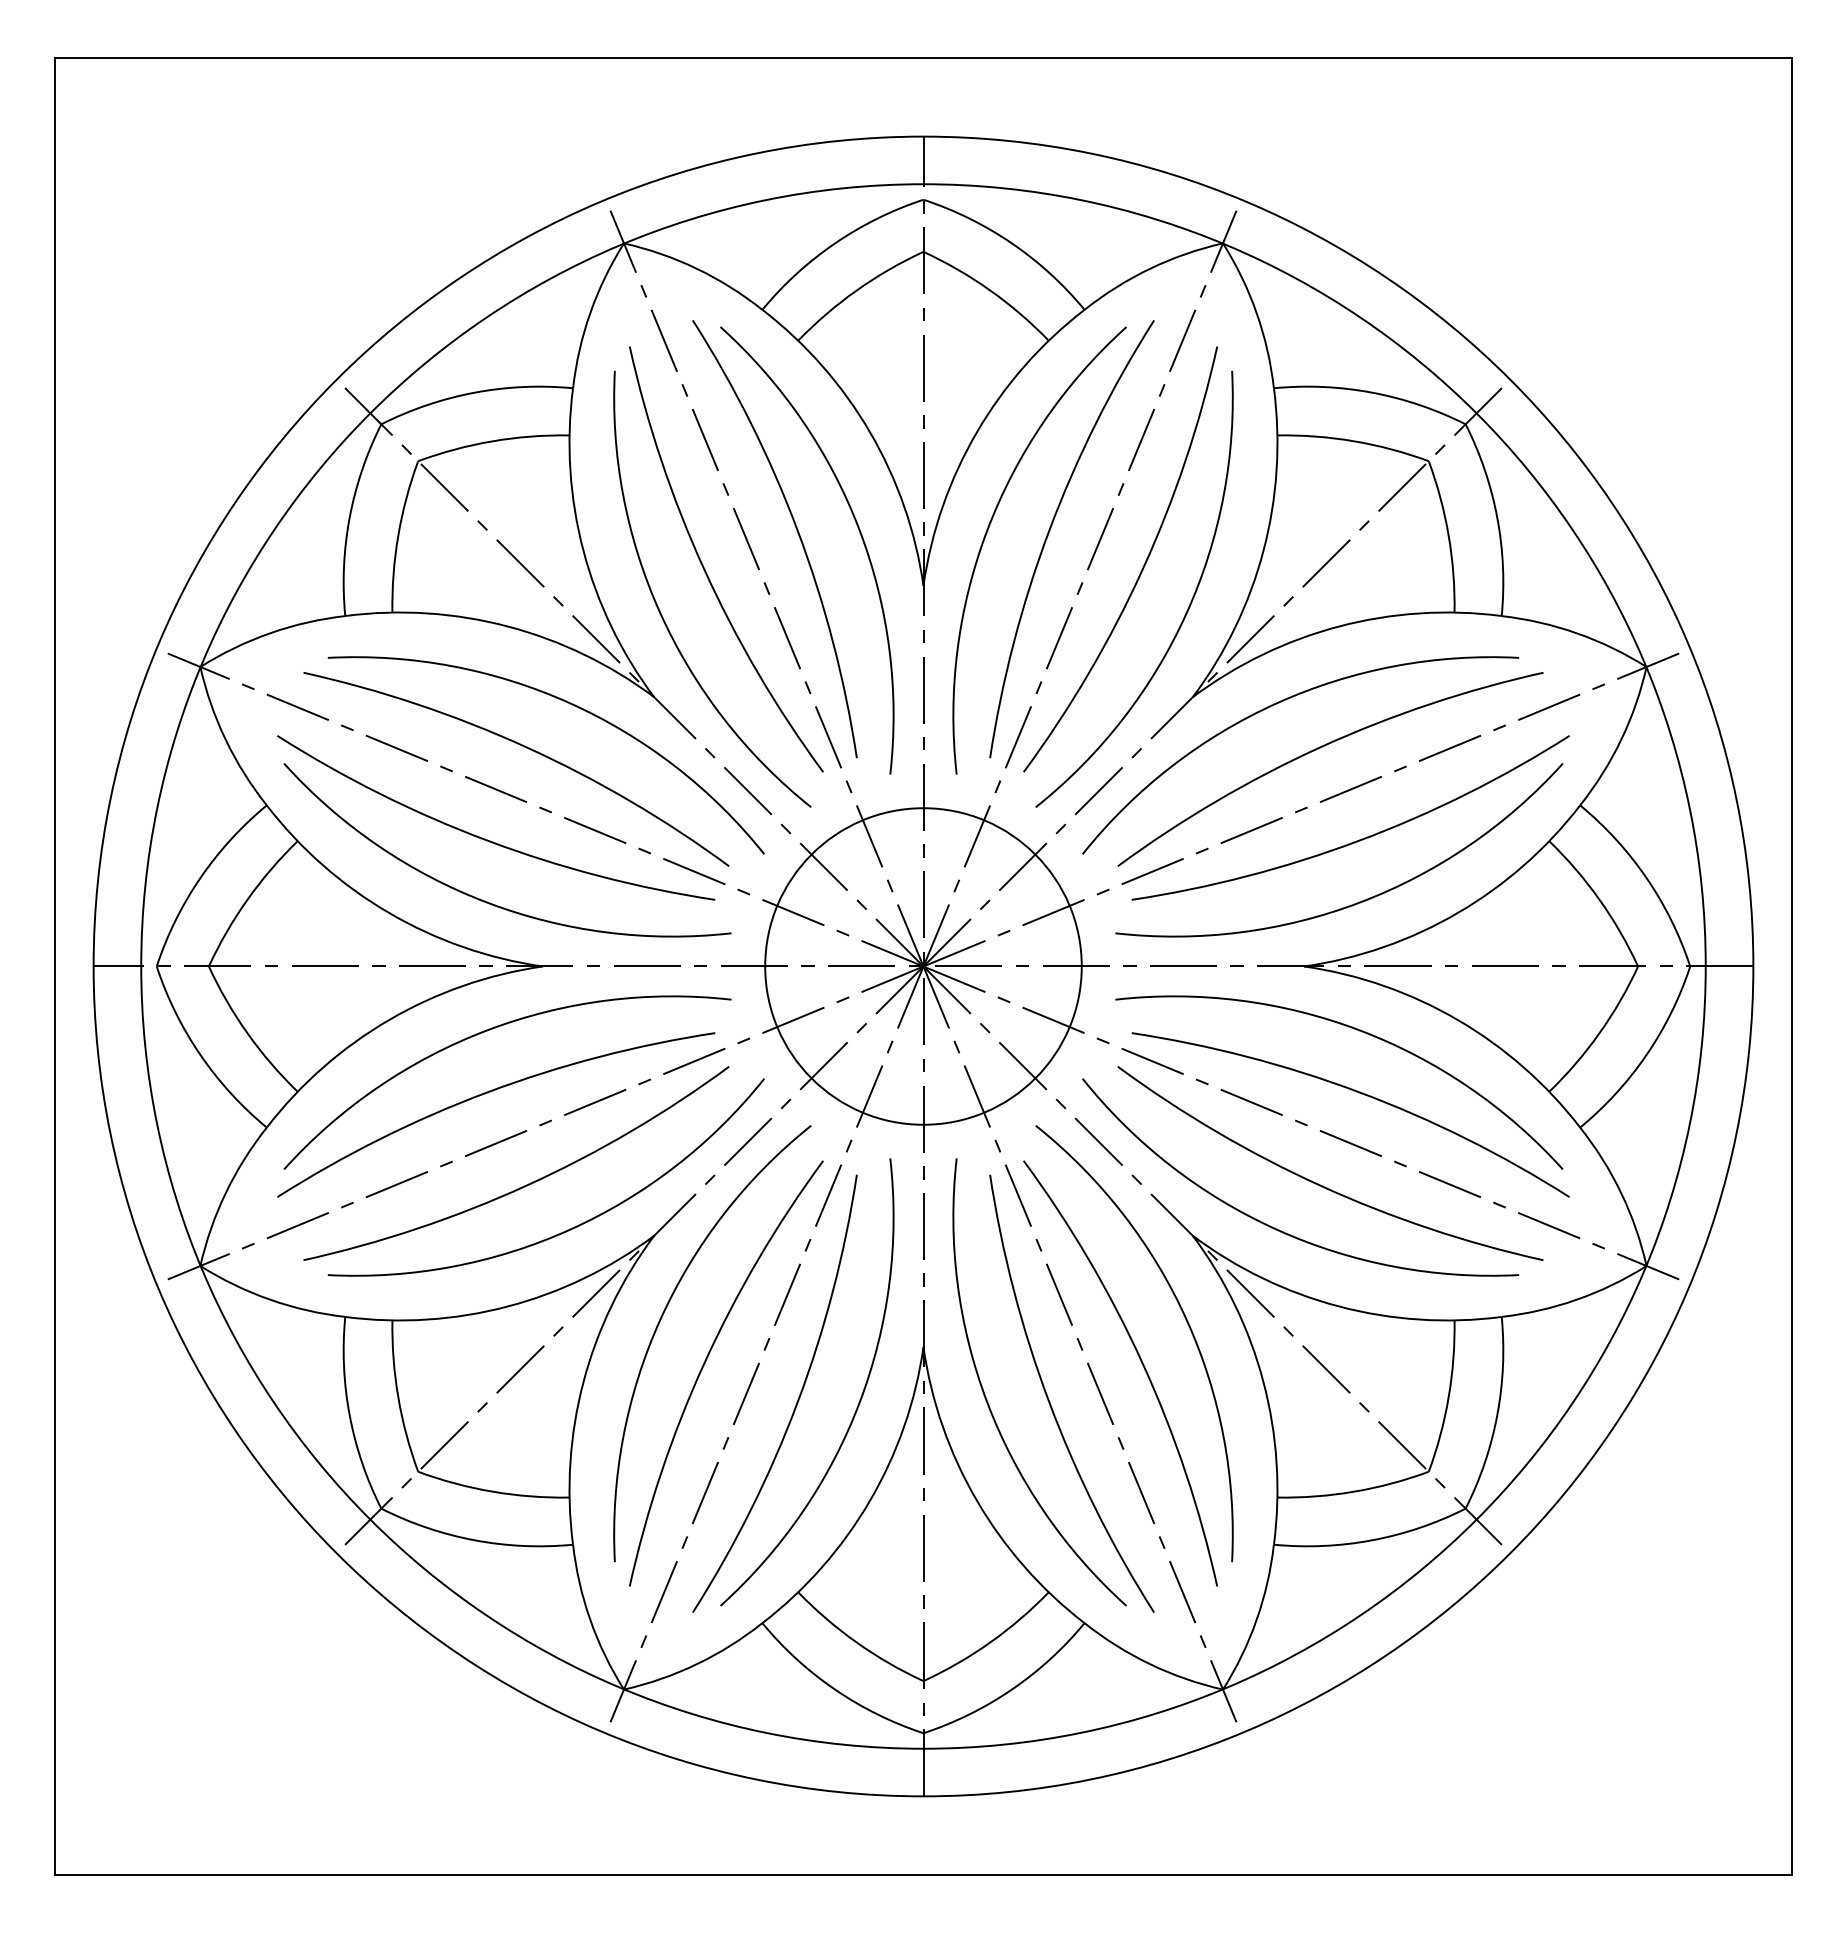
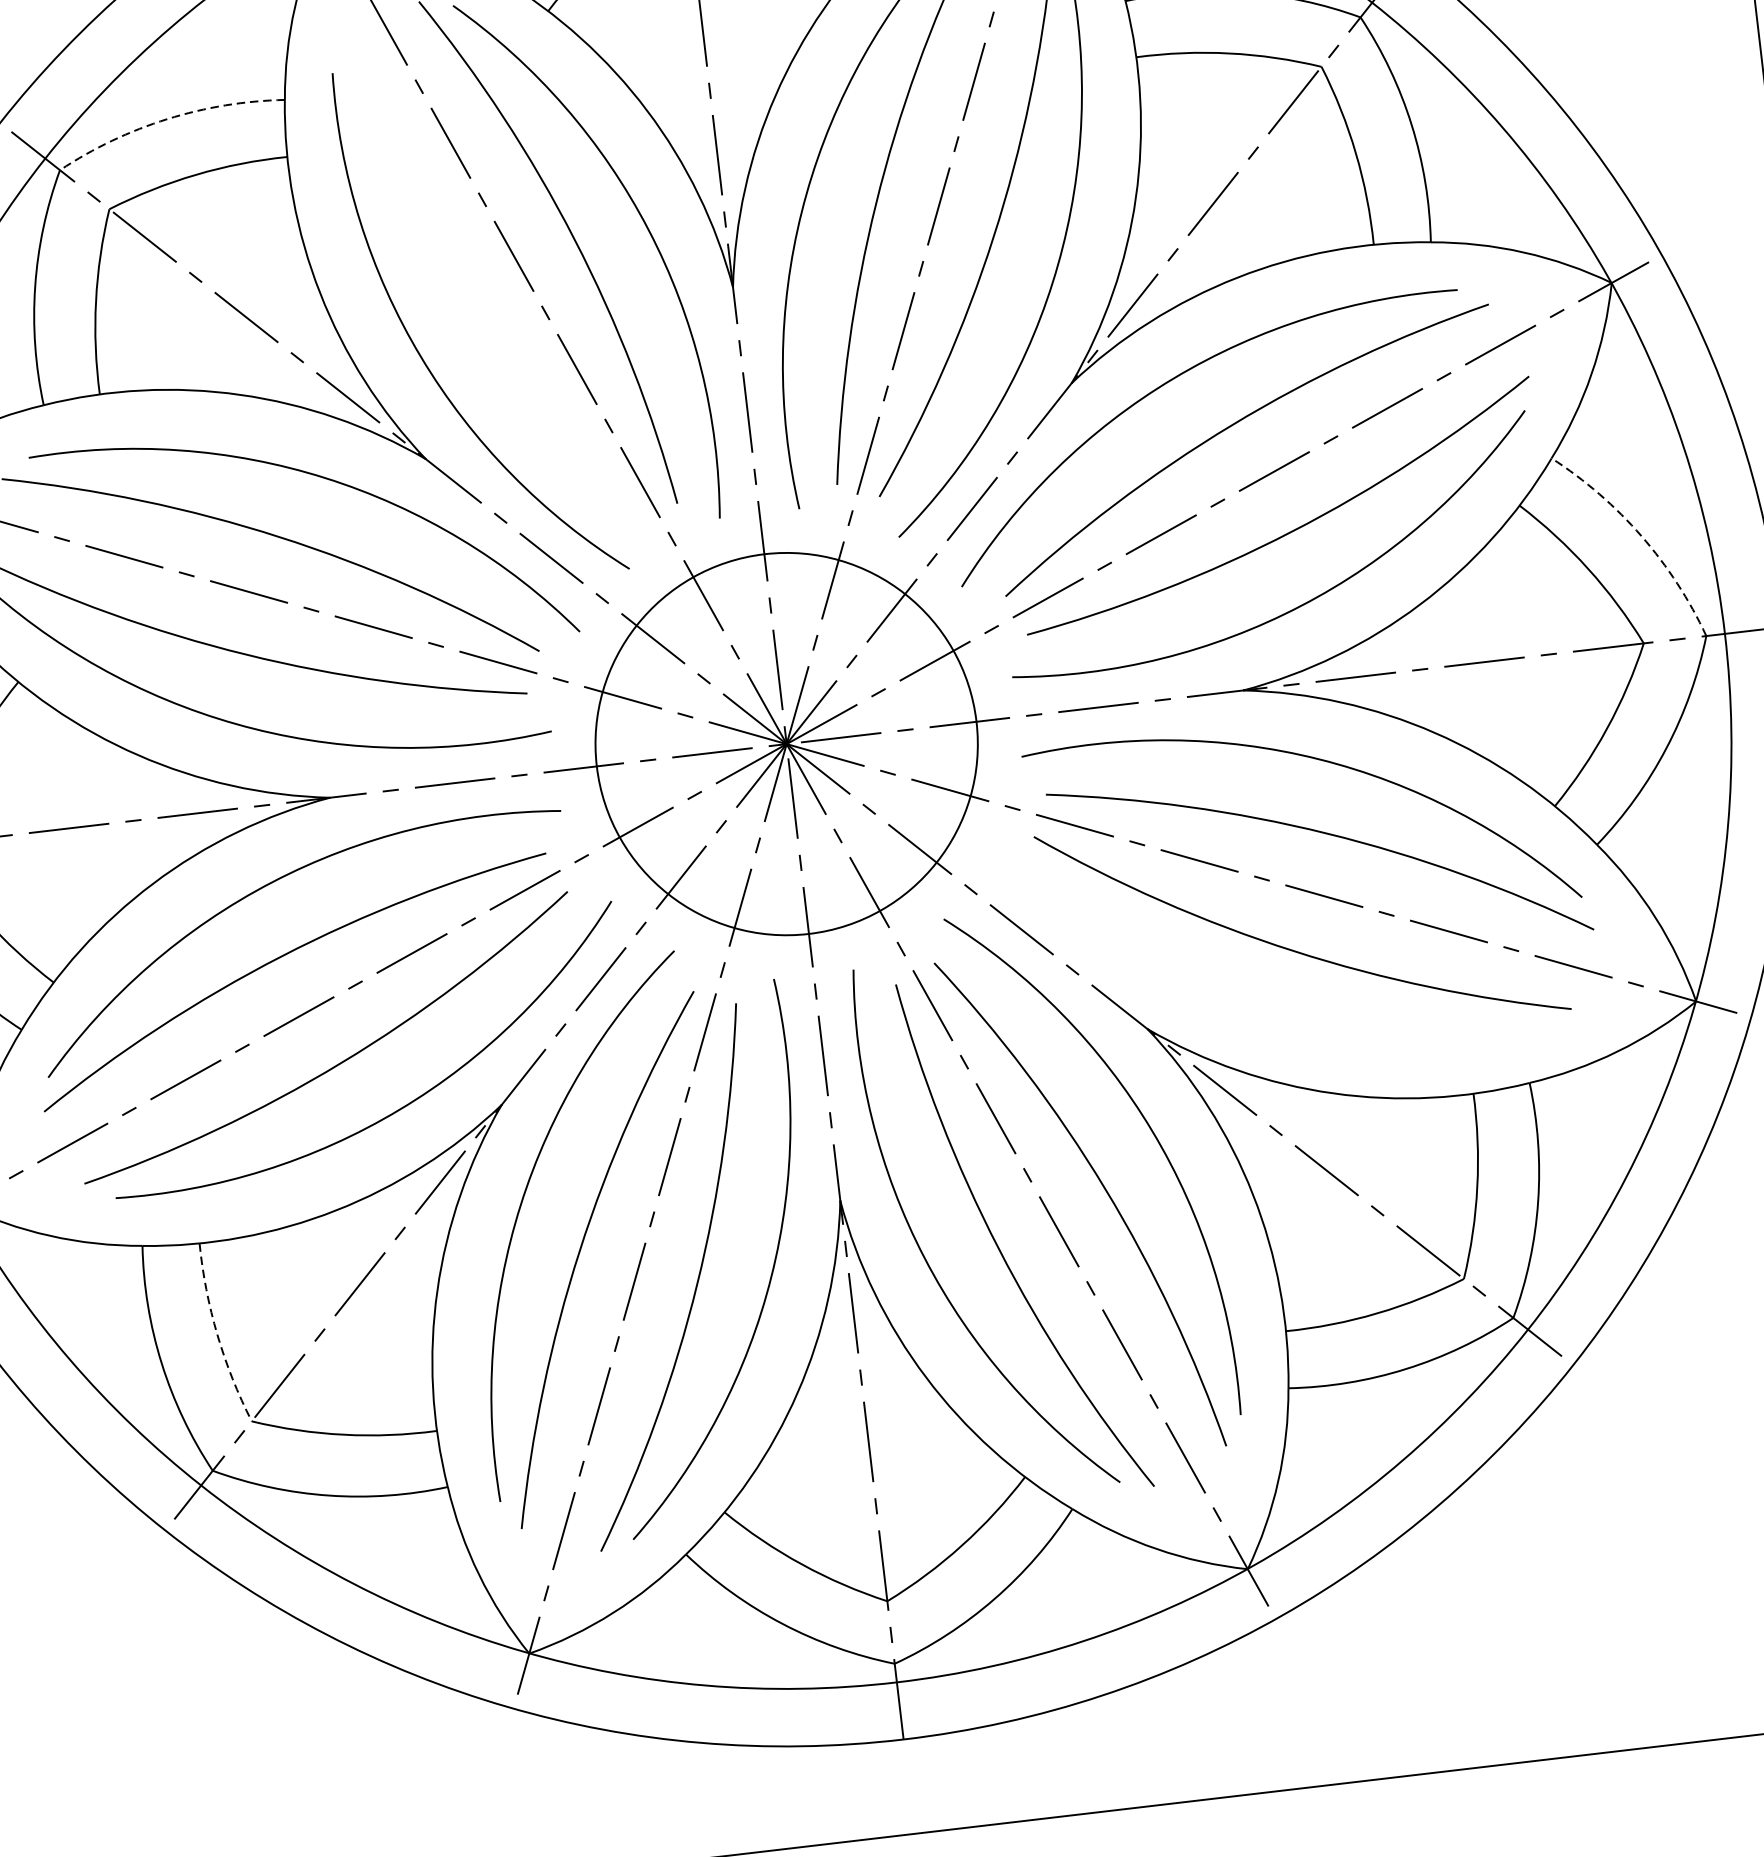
arc: (474, 392) -> (167, 118), solid -> dashed
arc: (705, 569) -> (469, 298), removed
arc: (1646, 878) -> (1641, 536), solid -> dashed
arc: (1277, 1228) -> (1248, 1008), removed
arc: (398, 1397) -> (217, 1335), solid -> dashed

